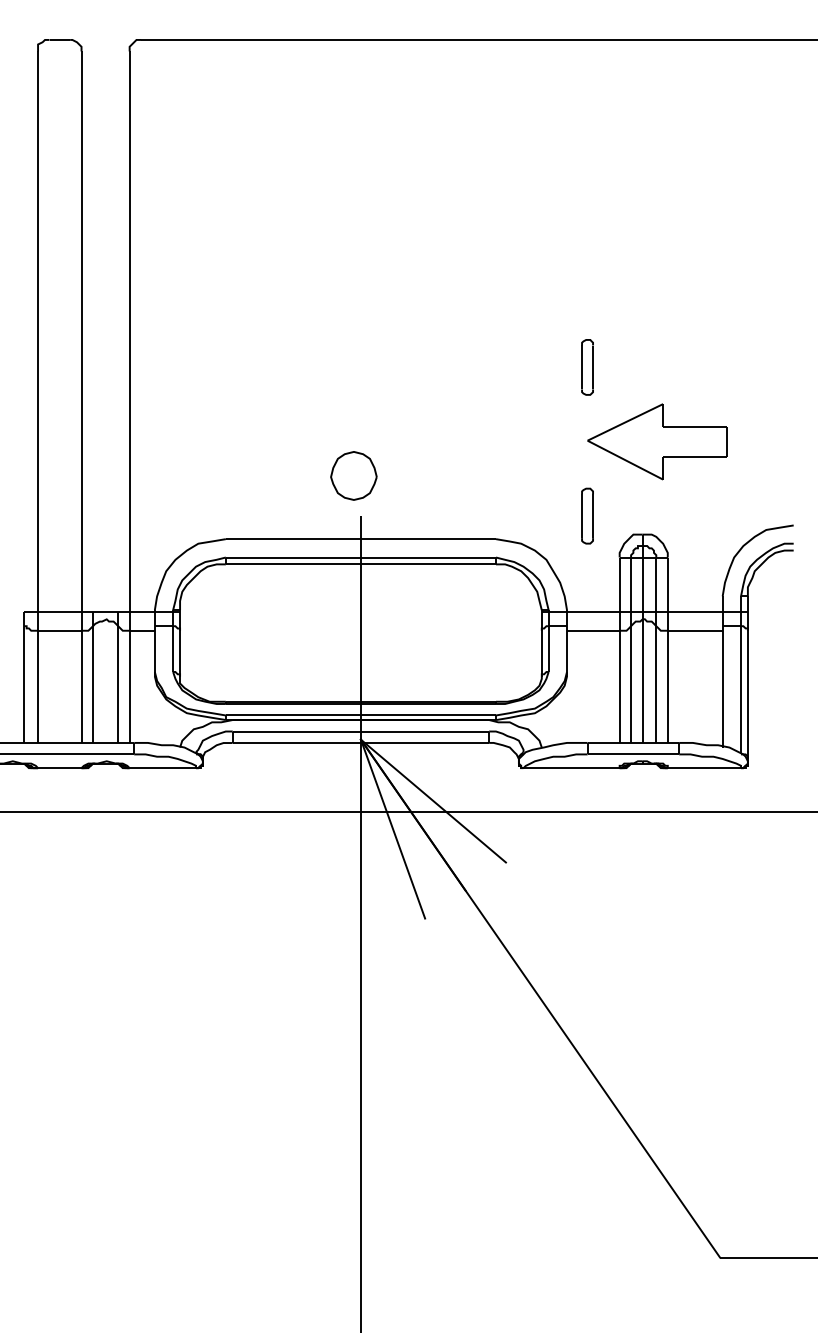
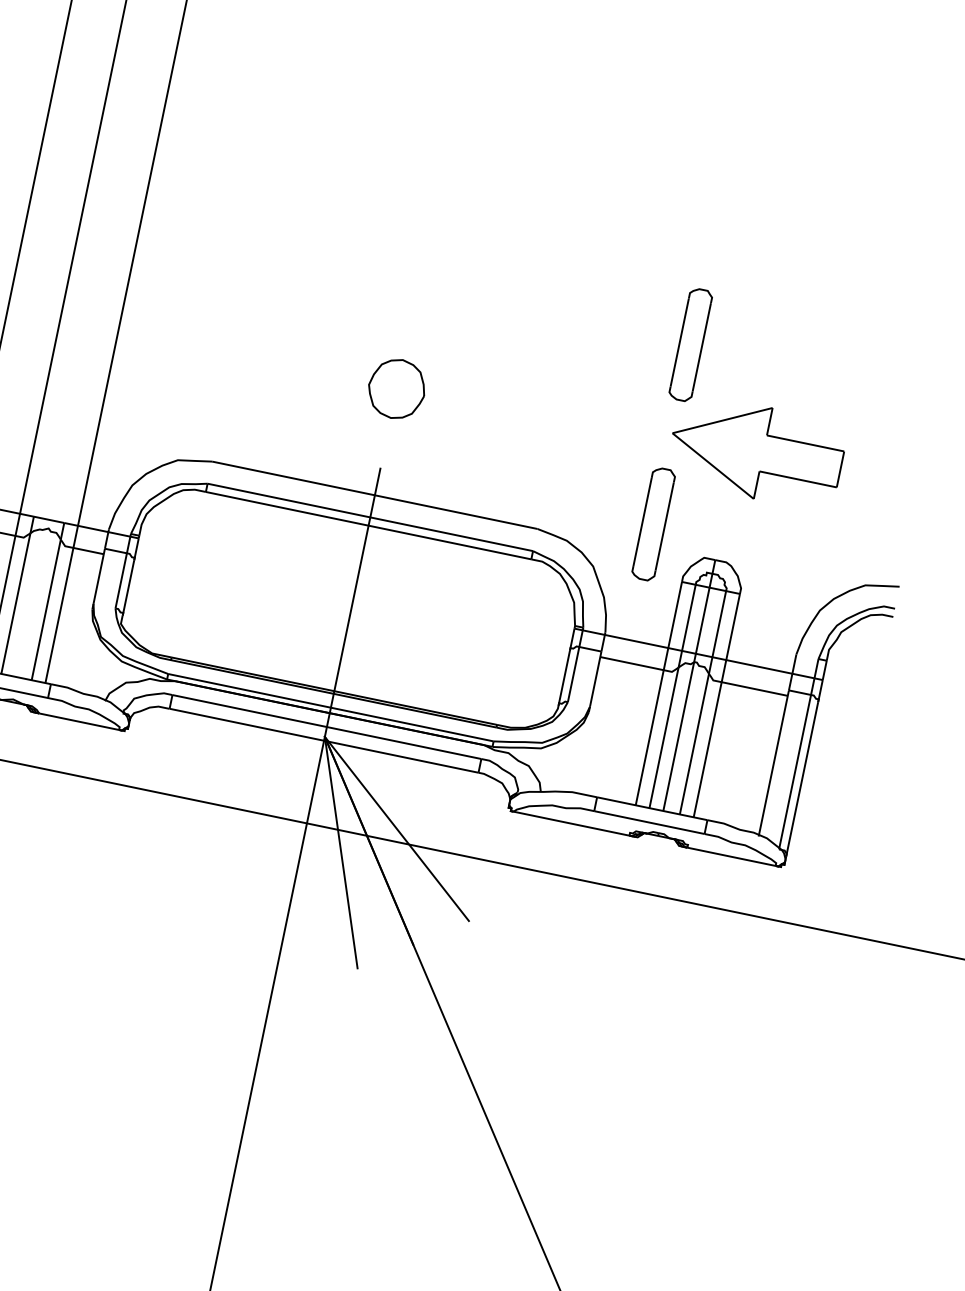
part: (587, 367) -> (690, 345), size x1.67
part: (353, 475) -> (396, 388), moved
part: (587, 515) -> (653, 523), size x1.67

